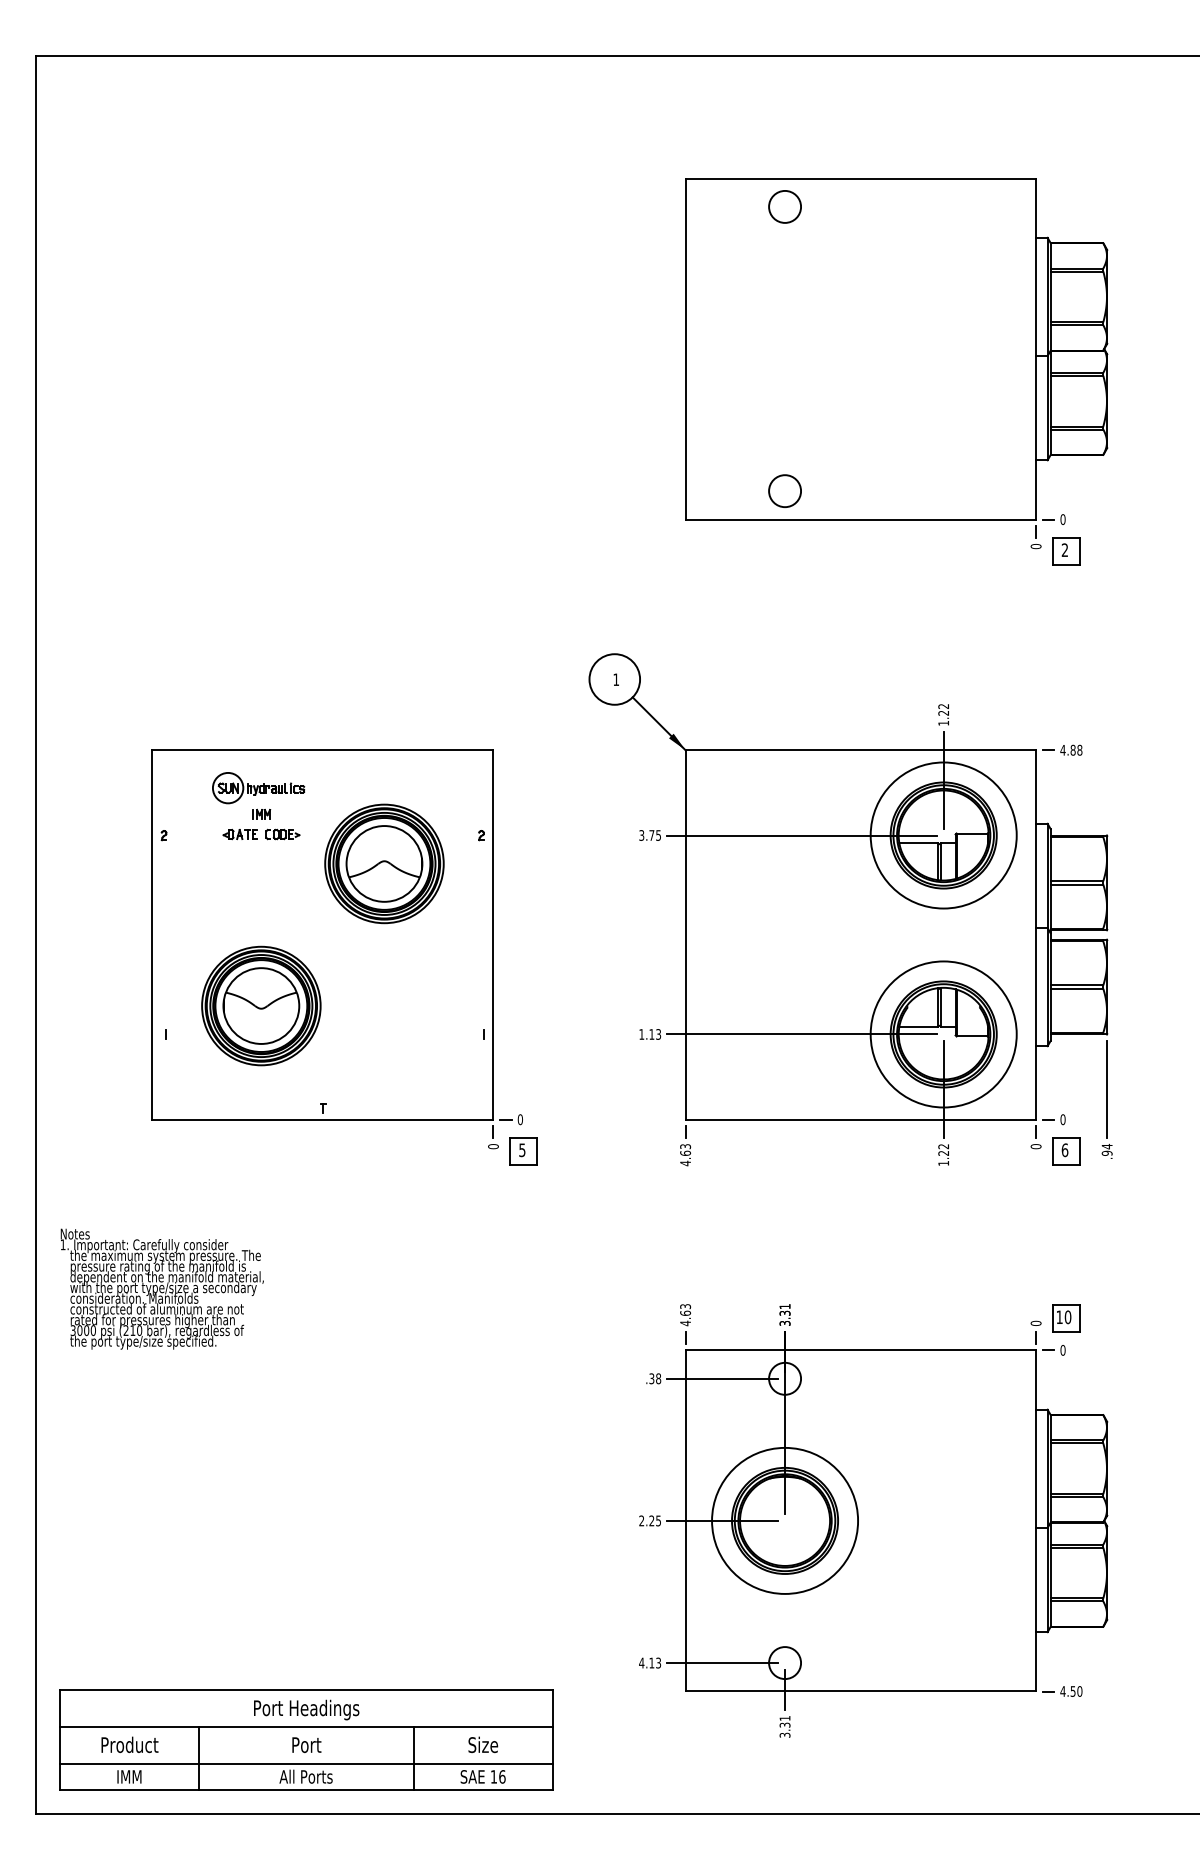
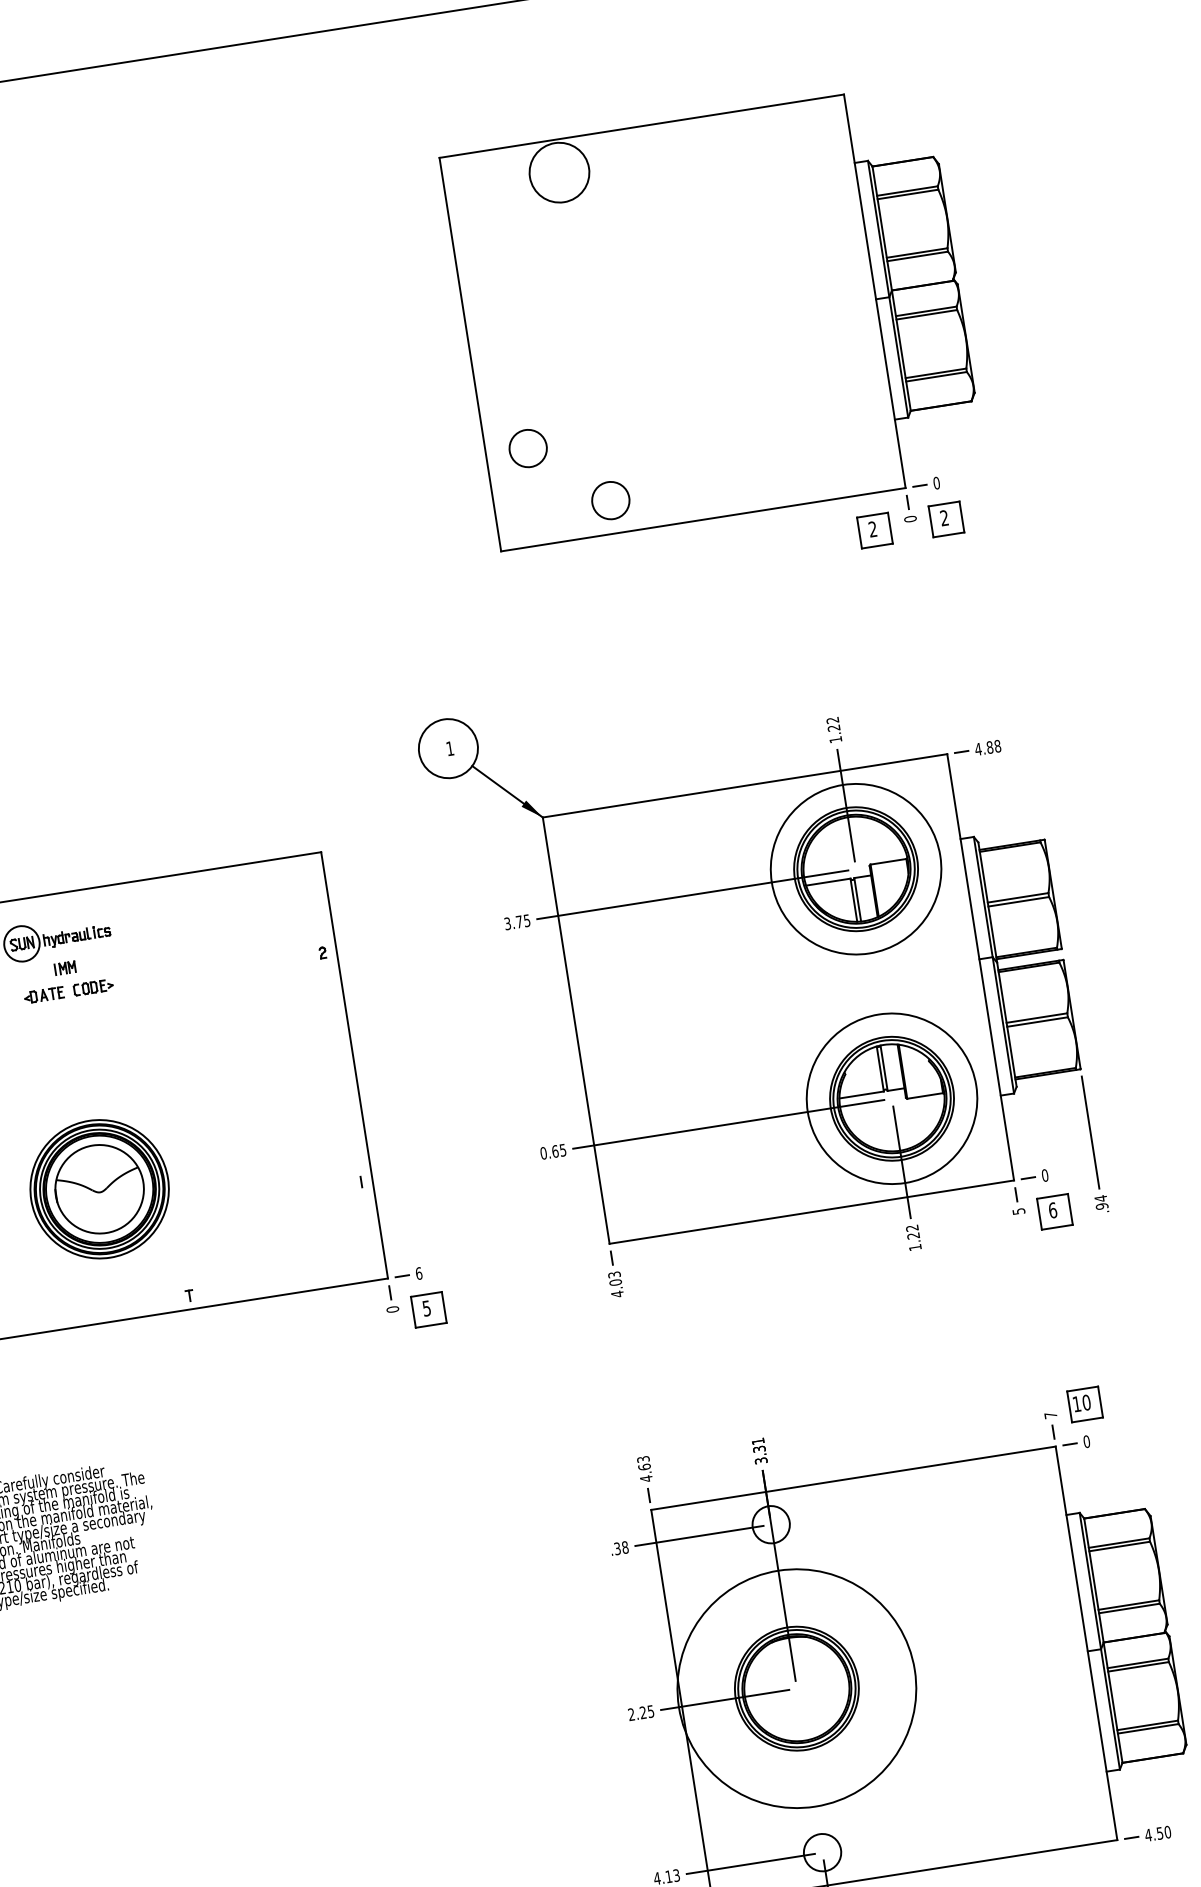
circle: (785, 206) -> (559, 172), size x1.6
circle: (721, 435) -> (527, 447), added
part: (1004, 551) -> (874, 530), added
part: (384, 863) -> (215, 1002), removed
text: (649, 1034) -> (552, 1151), 1.13 -> 0.65
text: (520, 1119) -> (419, 1273), 0 -> 6
text: (1035, 1146) -> (1018, 1211), 0 -> 5
text: (685, 1152) -> (615, 1281), 4.63 -> 4.03
text: (1035, 1322) -> (1049, 1414), 0 -> 7
circle: (785, 1520) -> (797, 1688), size x1.4

